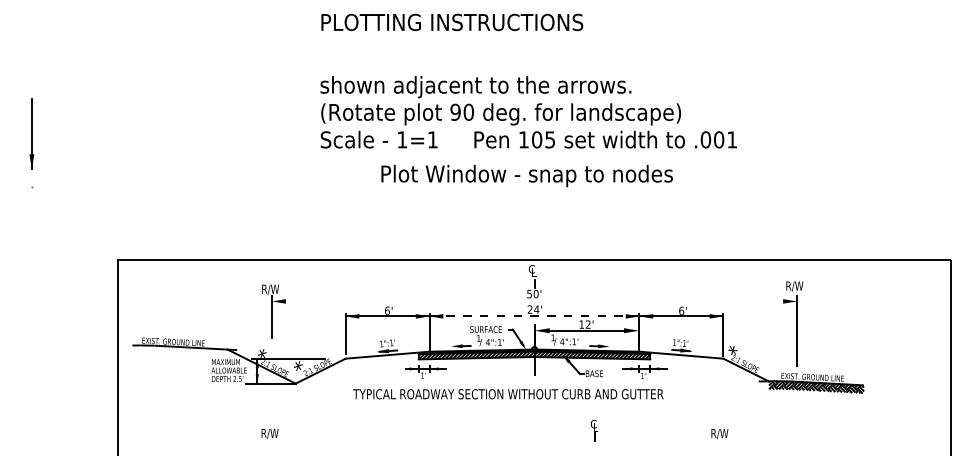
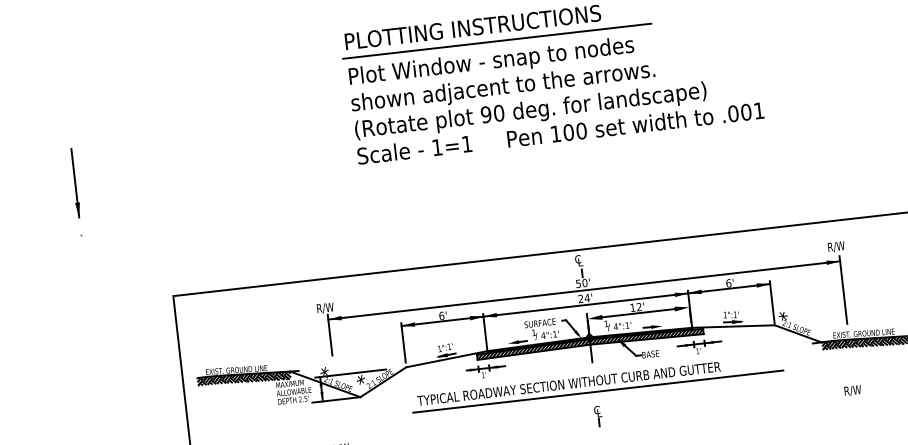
line: (475, 39) -> (497, 41), added
text: (550, 139) -> (581, 130), 105 -> 100
text: (526, 176) -> (491, 62), moved
line: (534, 301) -> (584, 290), added
line: (534, 316) -> (585, 305), dashed -> solid
hatch: (179, 351) -> (243, 378), added
line: (536, 405) -> (597, 391), added
part: (593, 430) -> (597, 416), moved
text: (719, 434) -> (852, 391), moved

